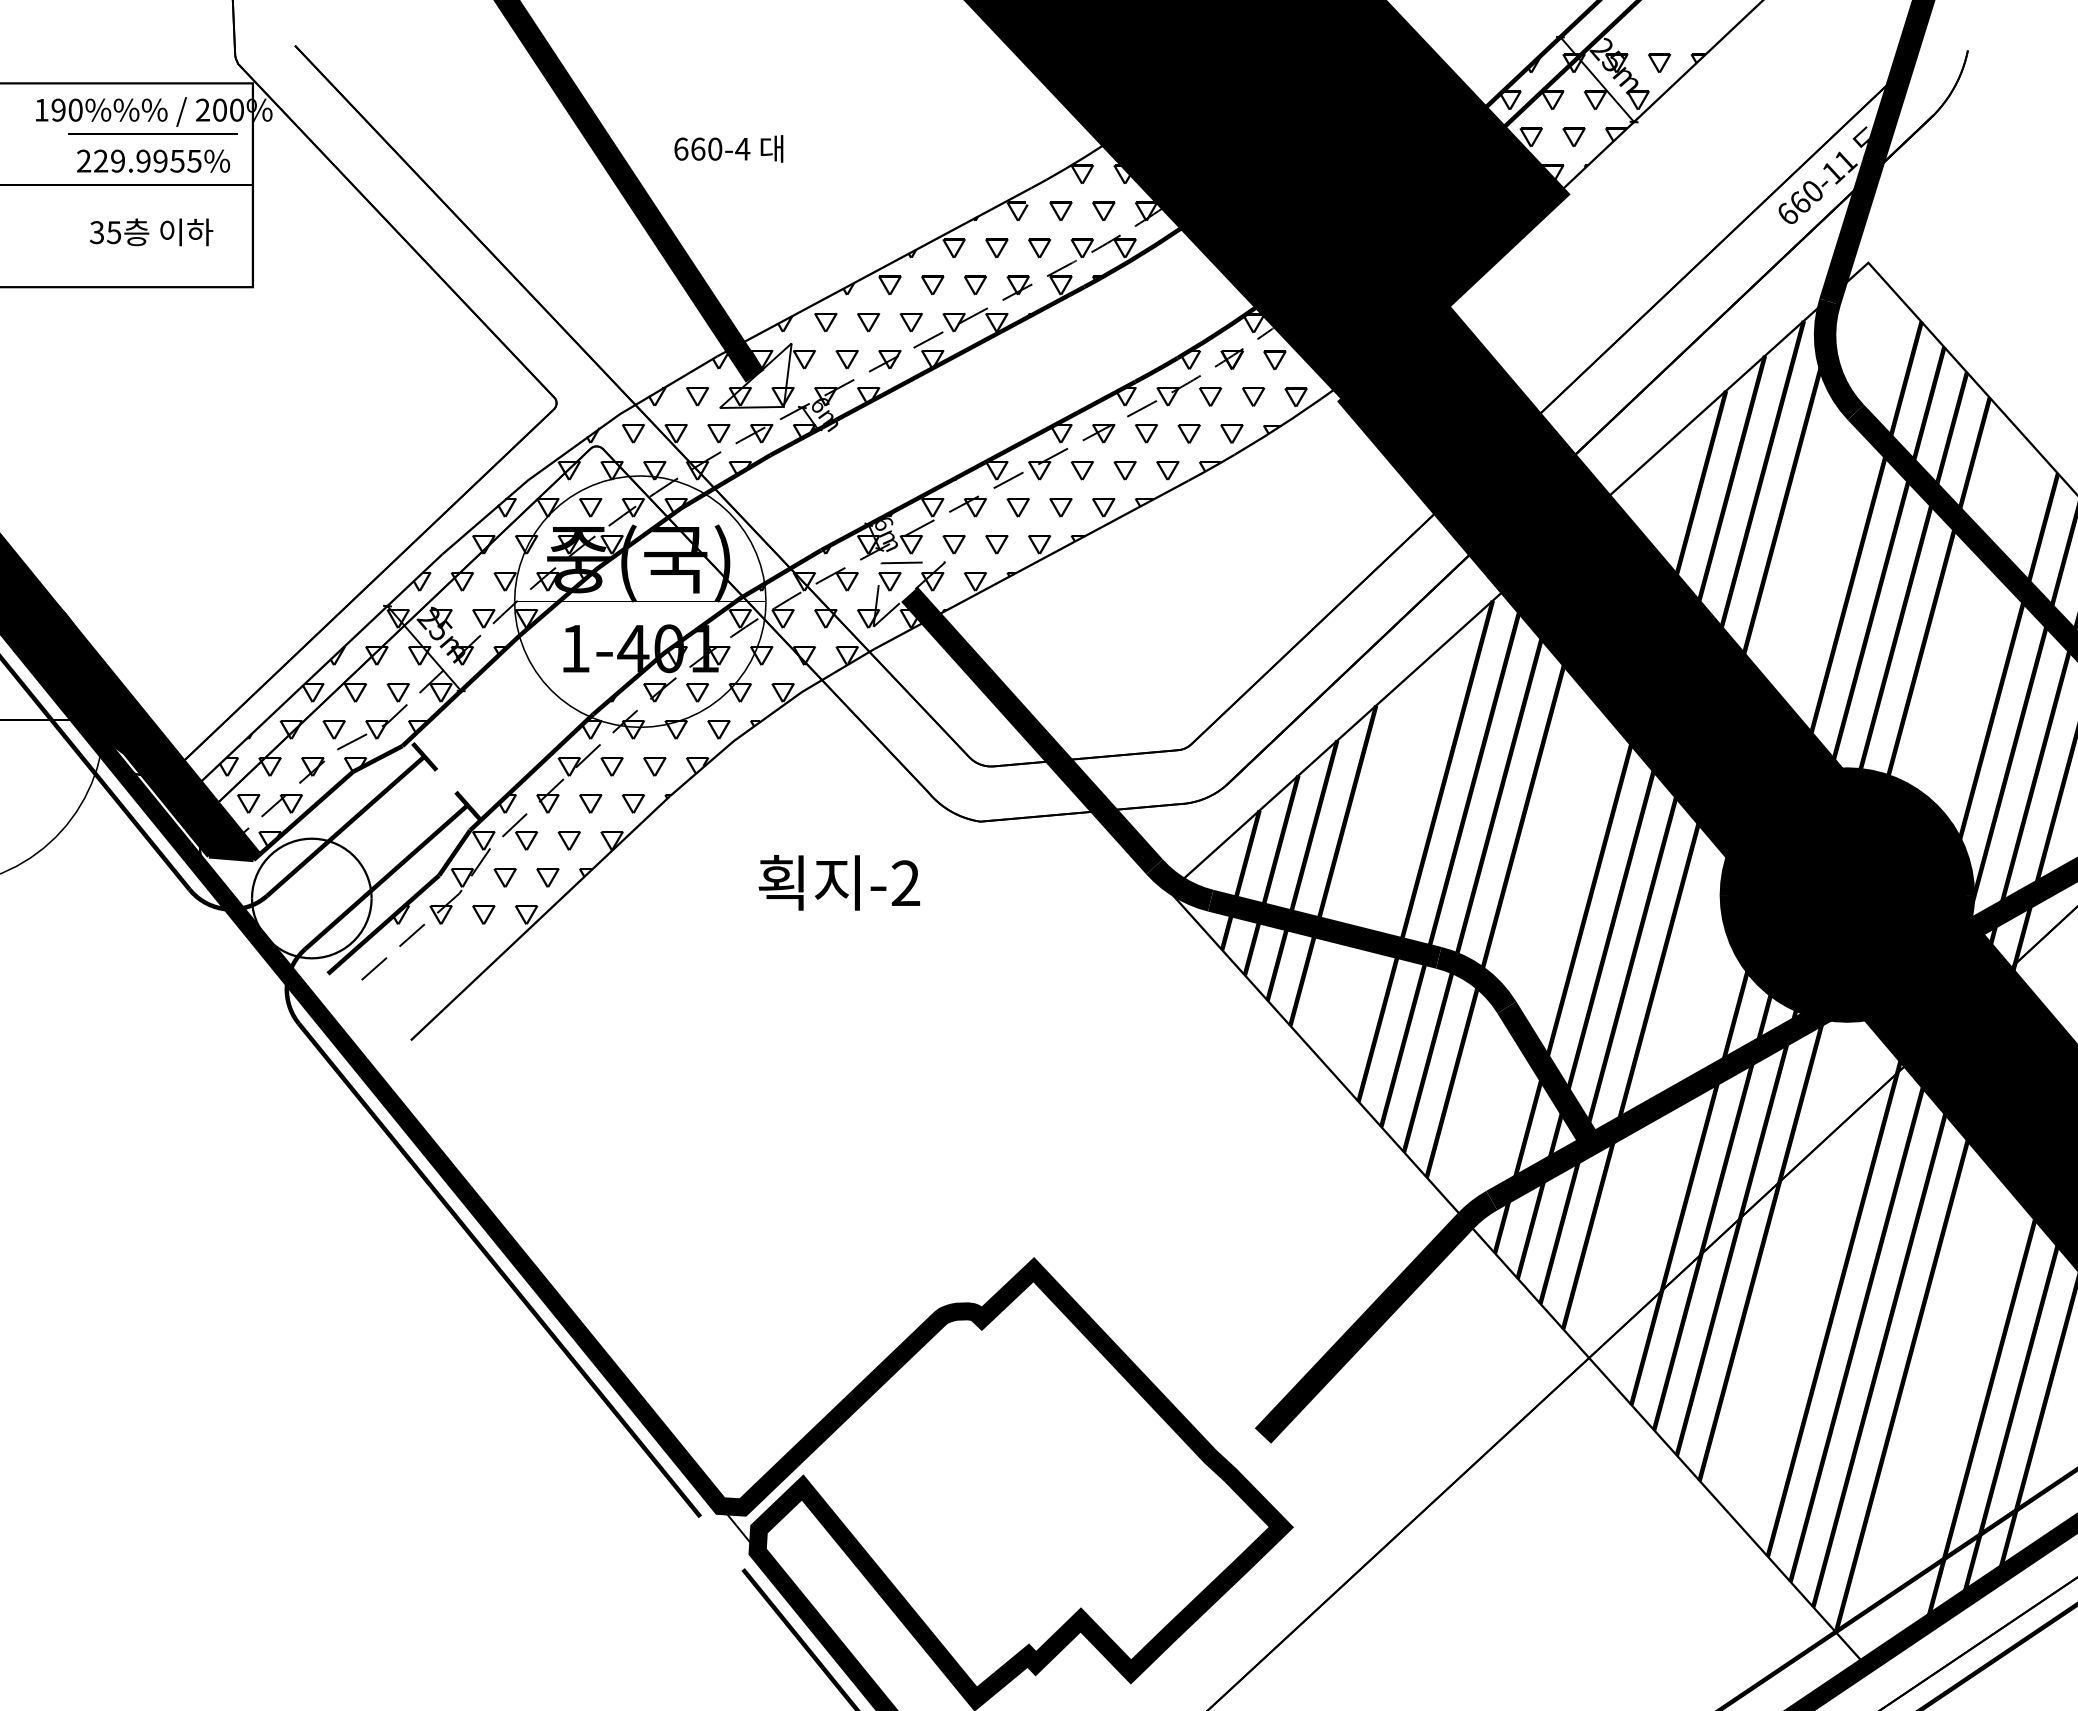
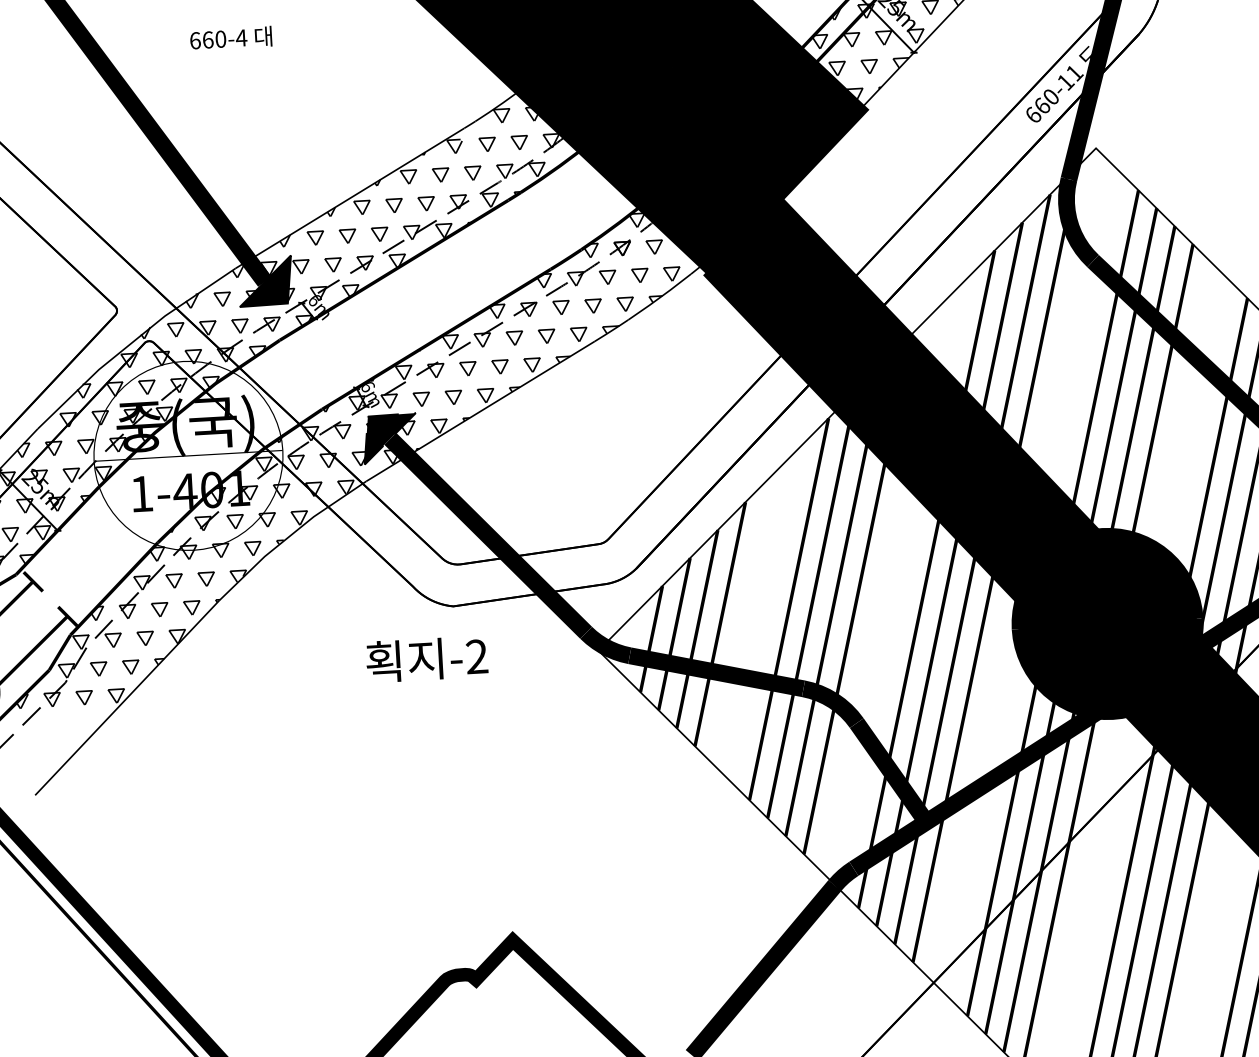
text: (728, 148) -> (230, 38), moved
fill: (755, 375) -> (265, 281), added
fill: (909, 594) -> (390, 438), added
text: (838, 882) -> (426, 659), moved

